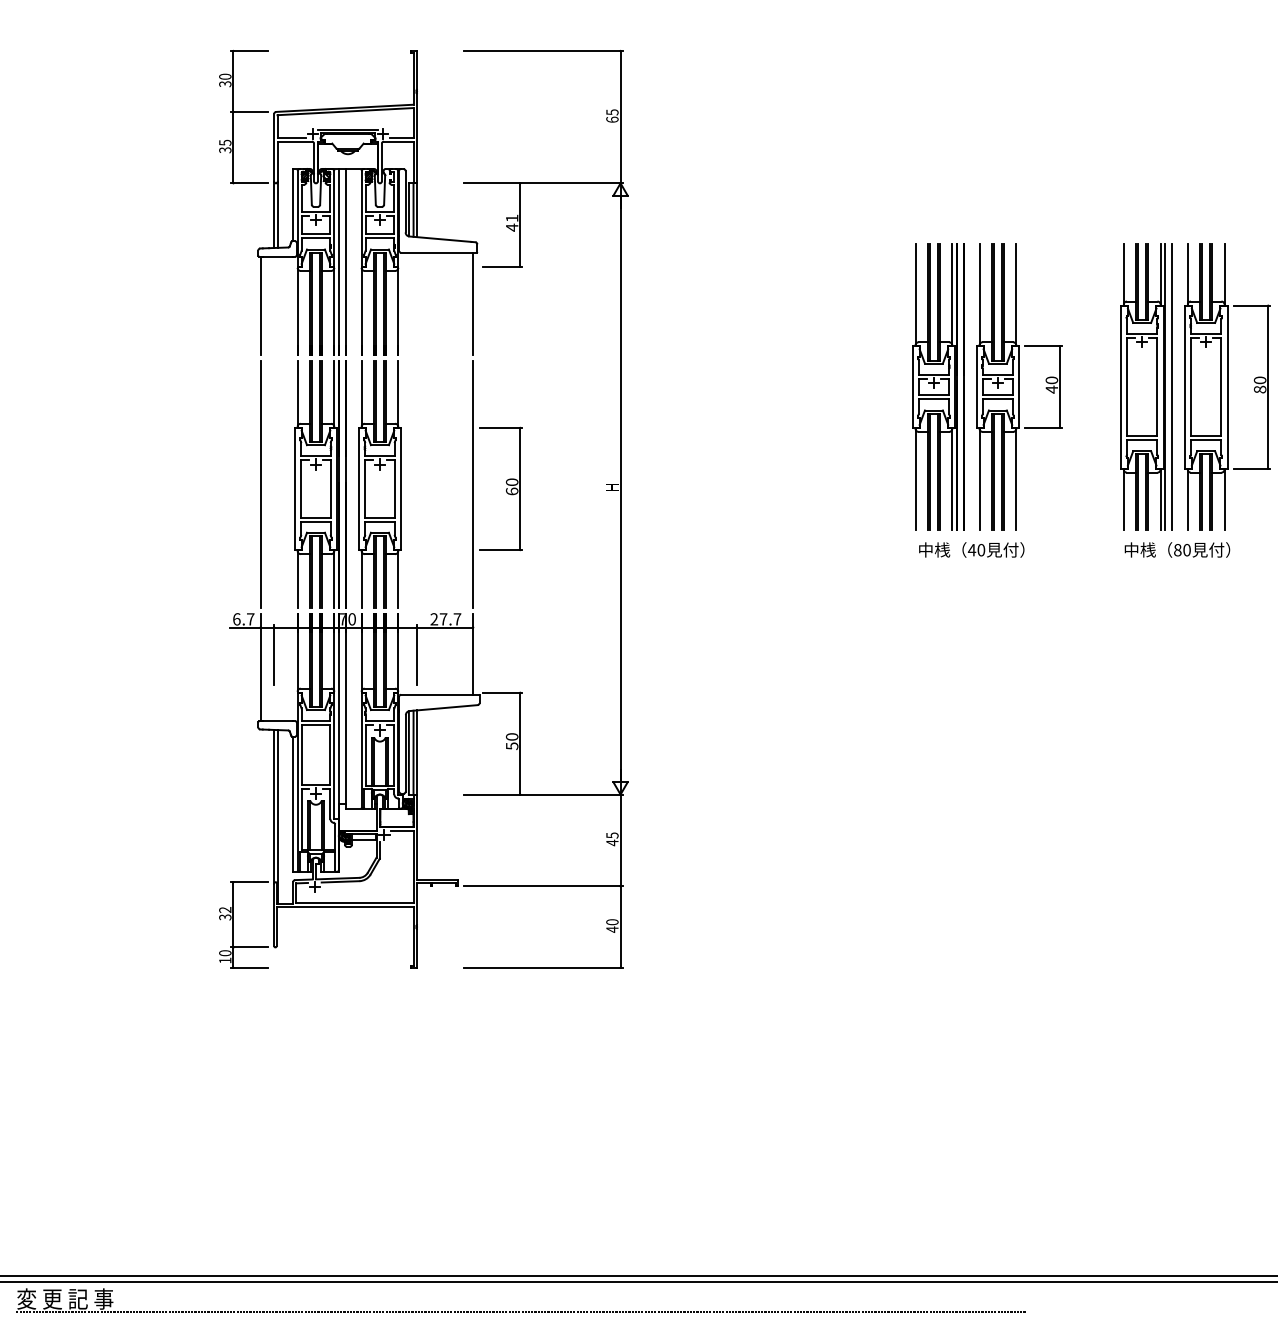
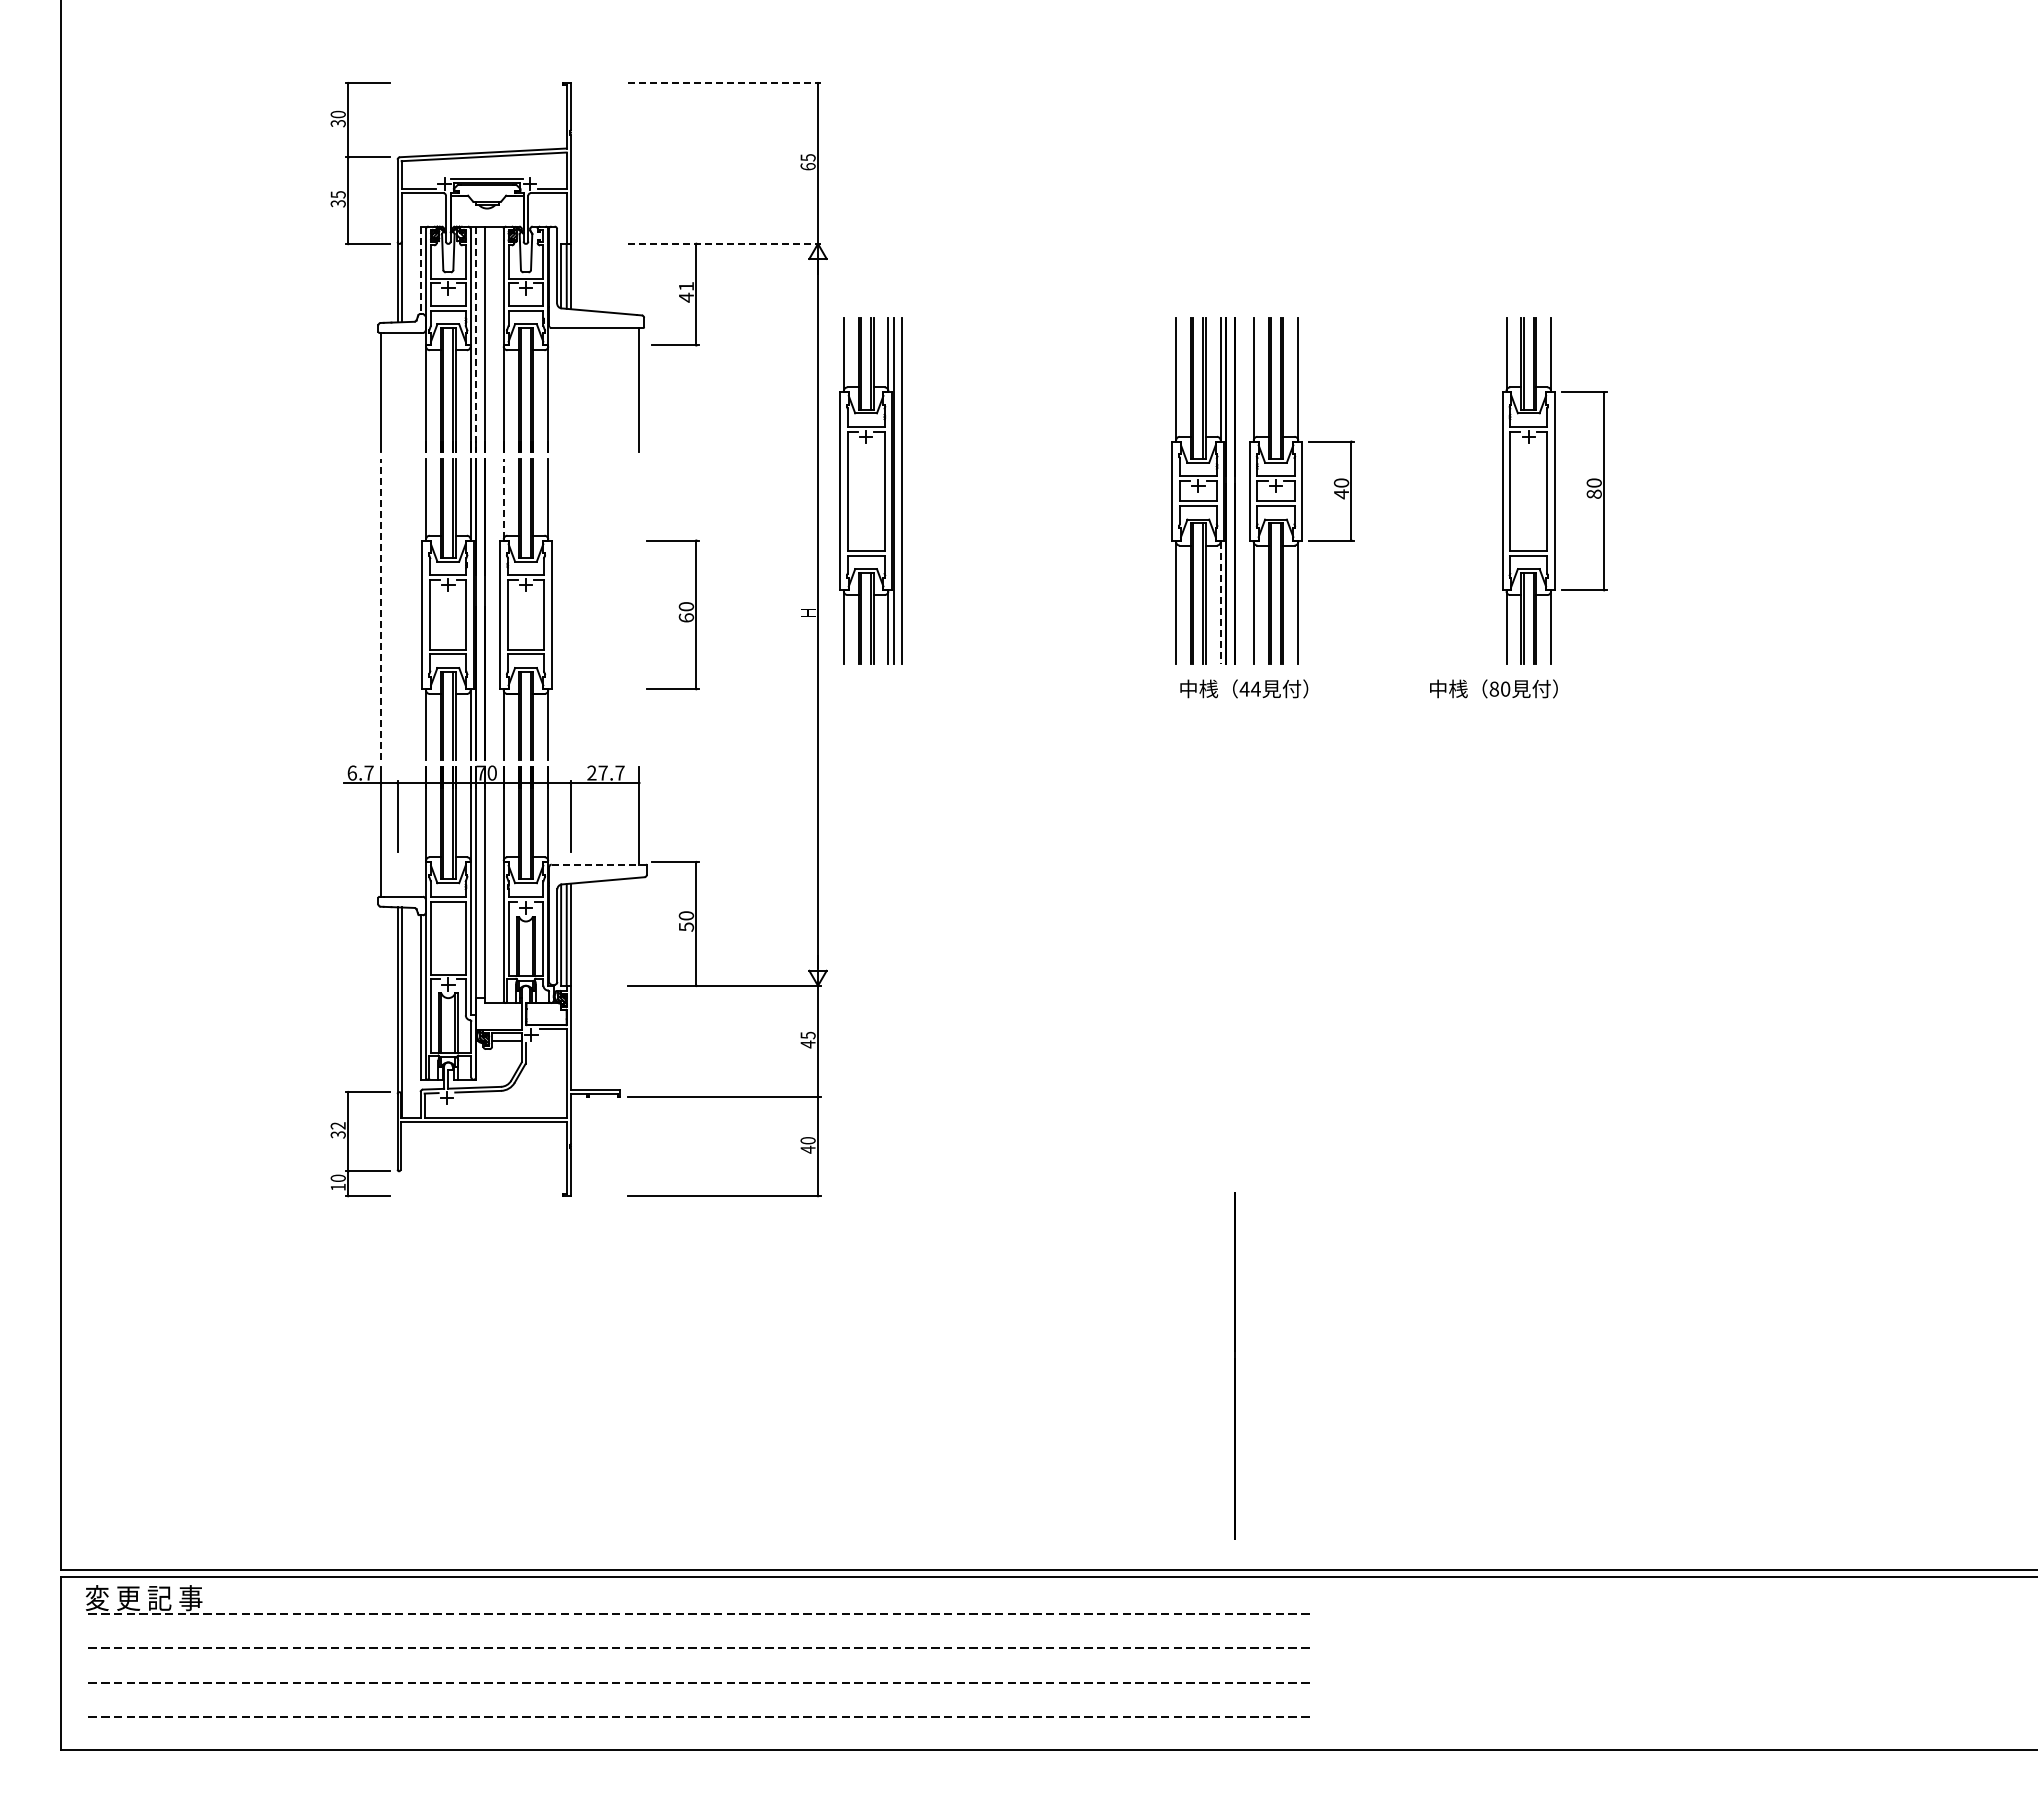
line: (543, 51) -> (724, 83), solid -> dashed
line: (543, 183) -> (724, 243), solid -> dashed
line: (293, 205) -> (420, 270), solid -> dashed
line: (339, 262) -> (476, 339), solid -> dashed
part: (1145, 386) -> (870, 490), moved
line: (361, 393) -> (503, 498), solid -> dashed
line: (952, 479) -> (1220, 603), solid -> dashed
line: (260, 483) -> (381, 608), solid -> dashed
line: (473, 484) -> (639, 609), removed
text: (981, 549) -> (1255, 688), 40 -> 44
line: (440, 694) -> (599, 864), solid -> dashed
line: (963, 1107) -> (1234, 1365), added

